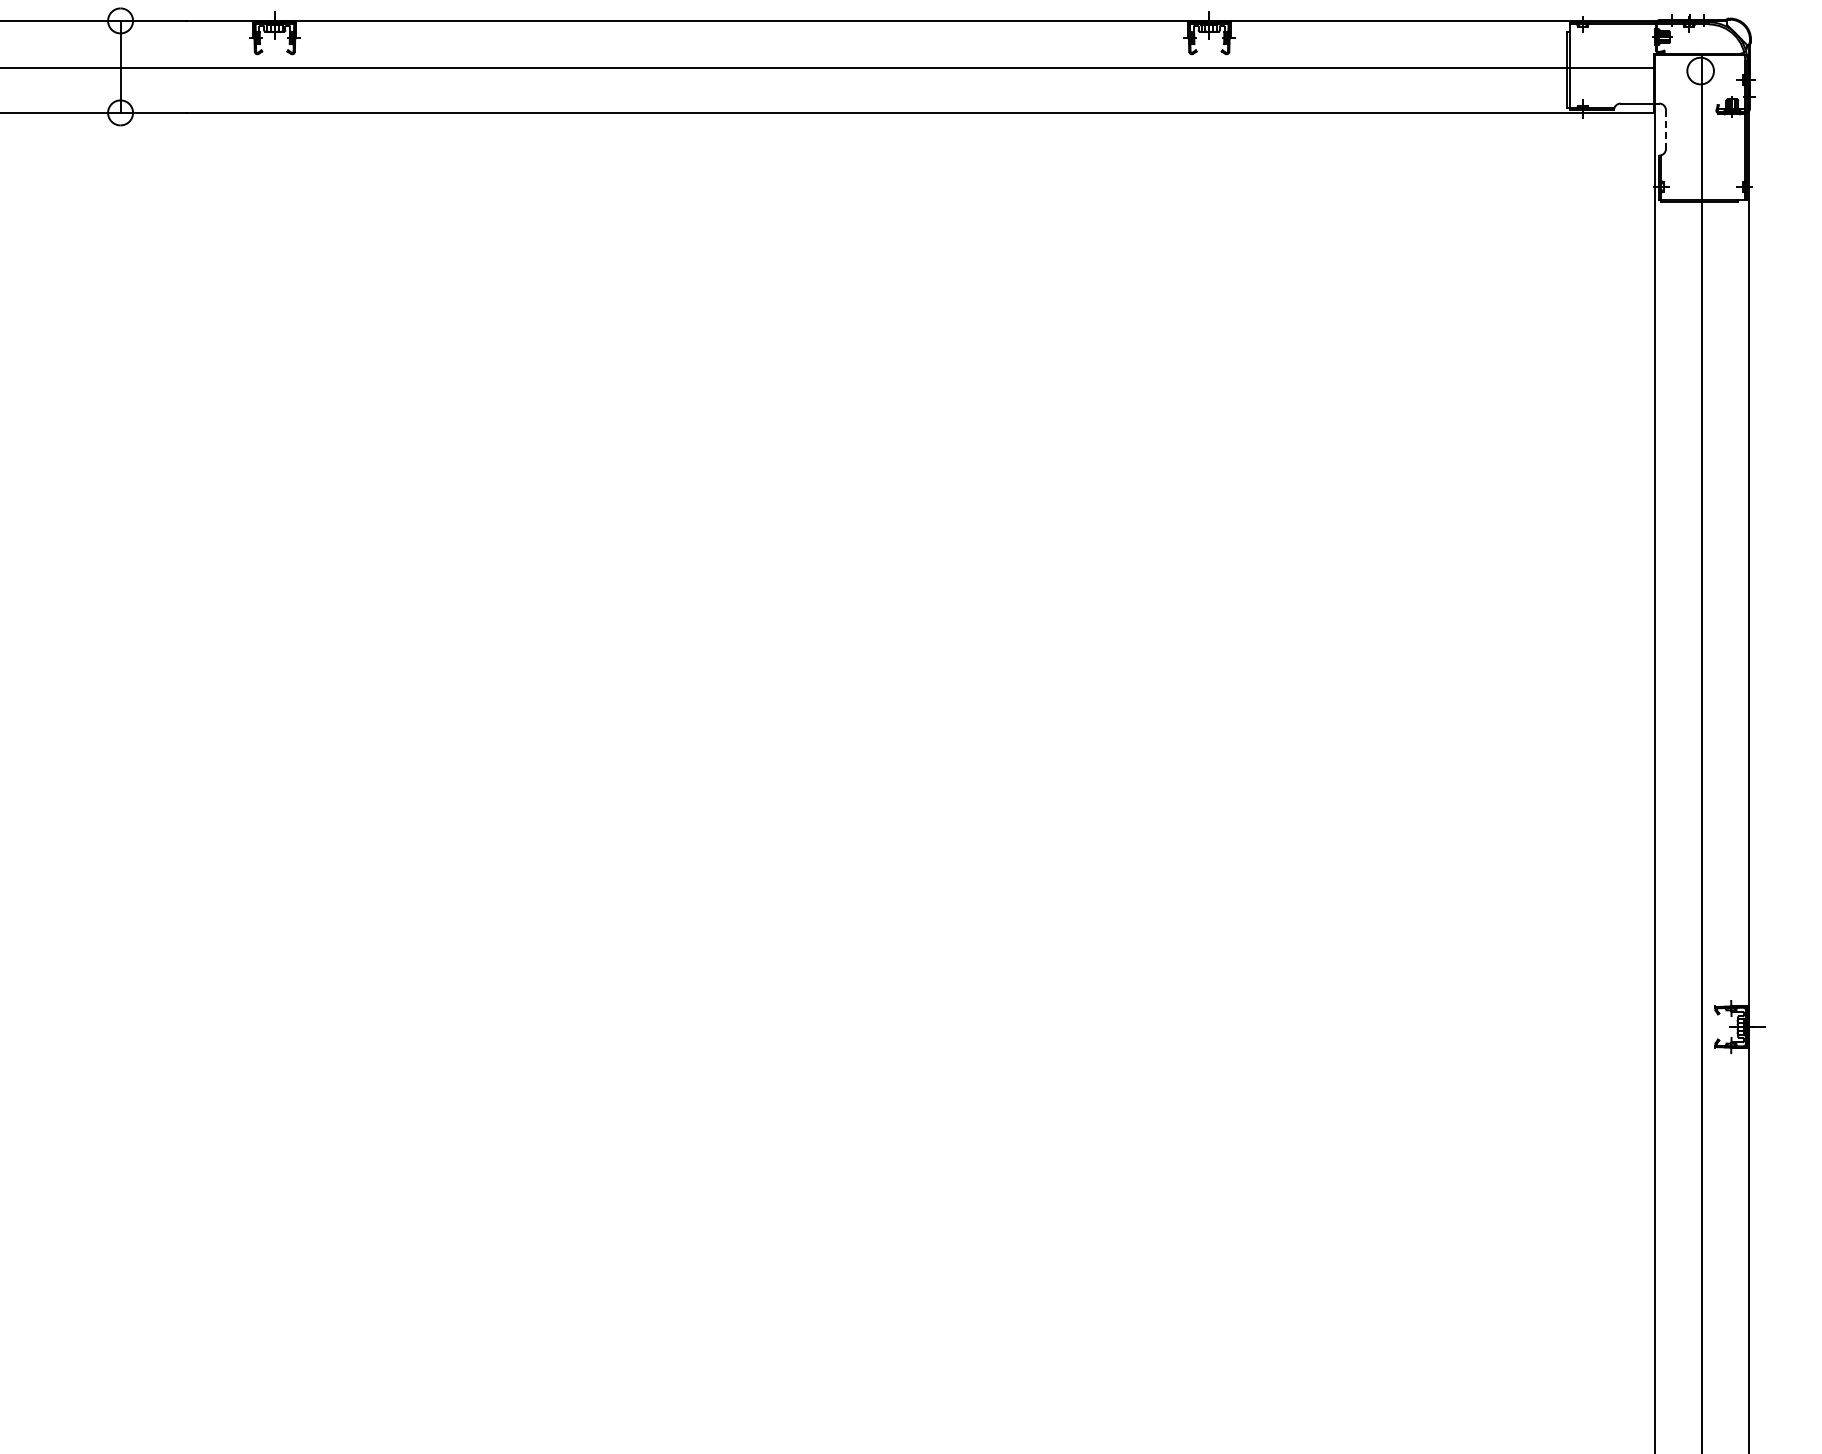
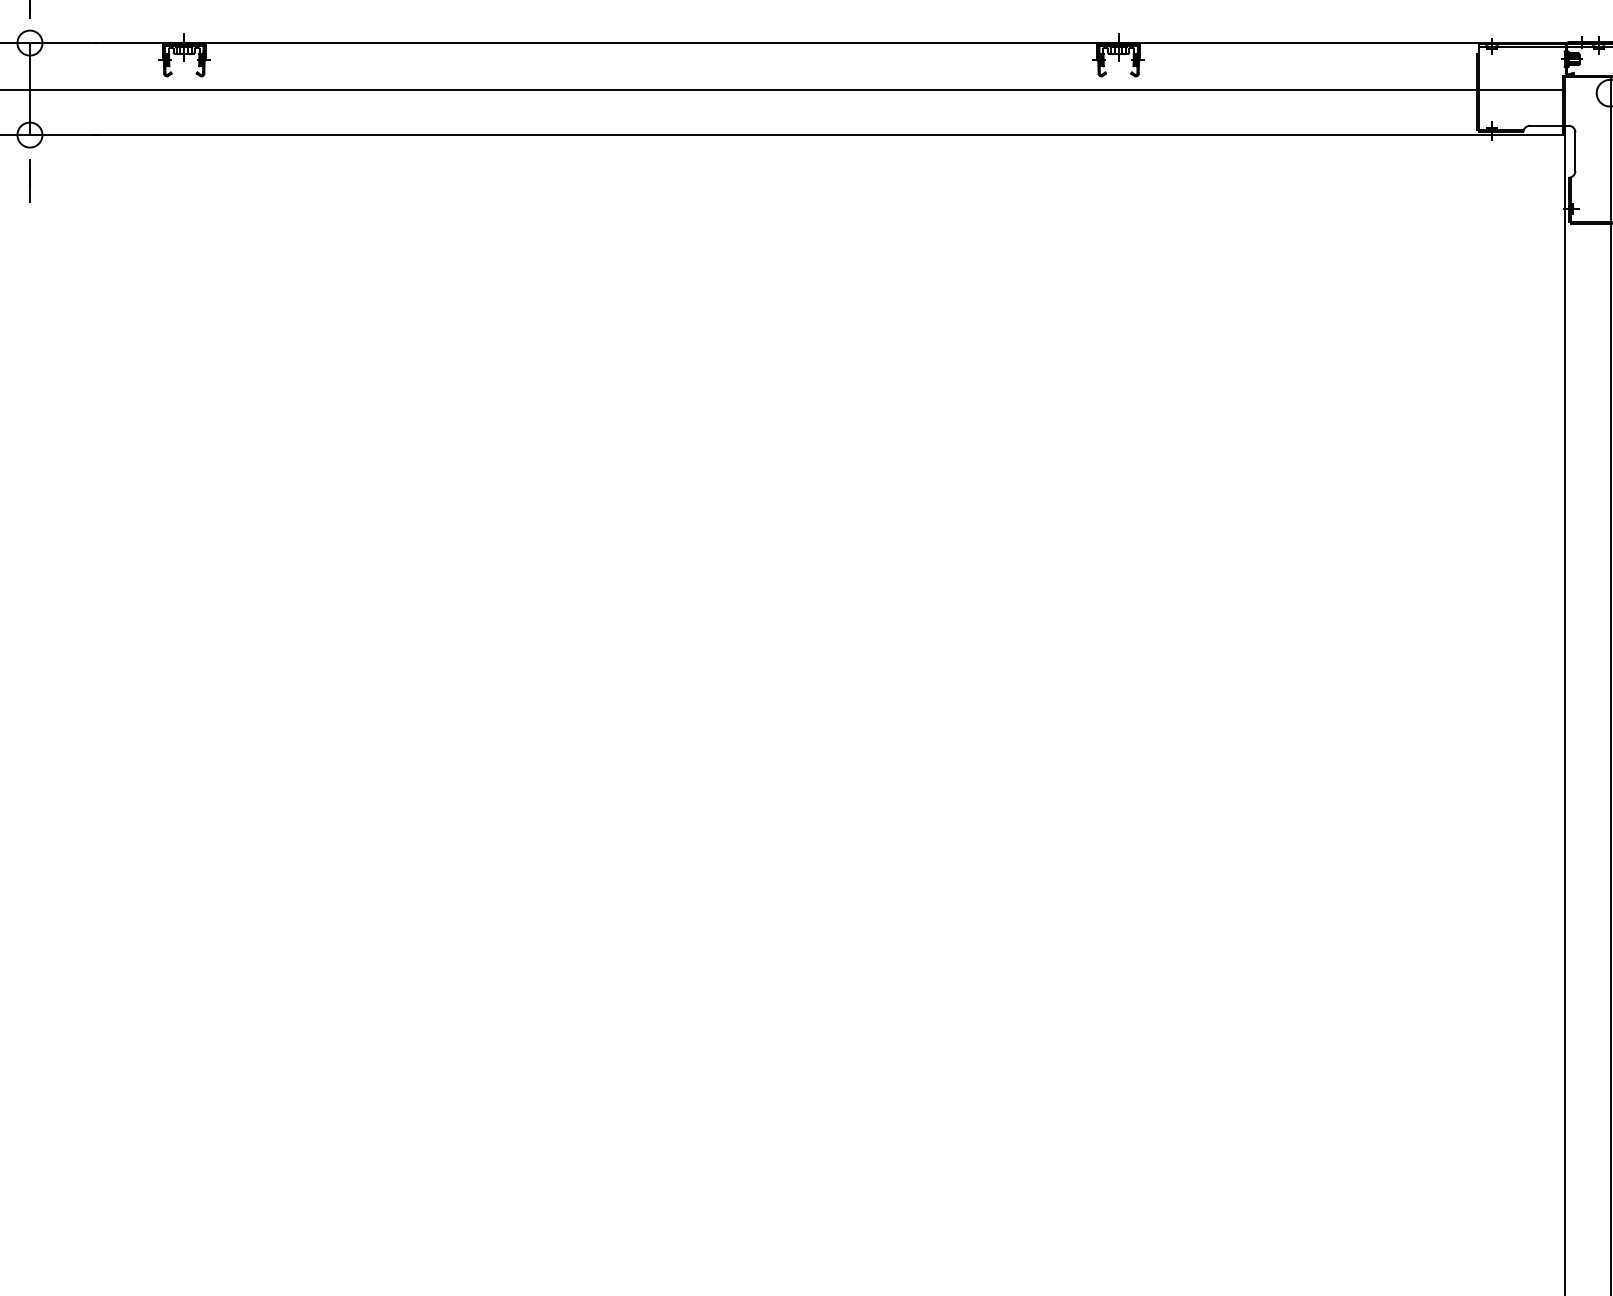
line: (1665, 130) -> (1574, 152), dashed -> solid
line: (120, 158) -> (29, 180), added

